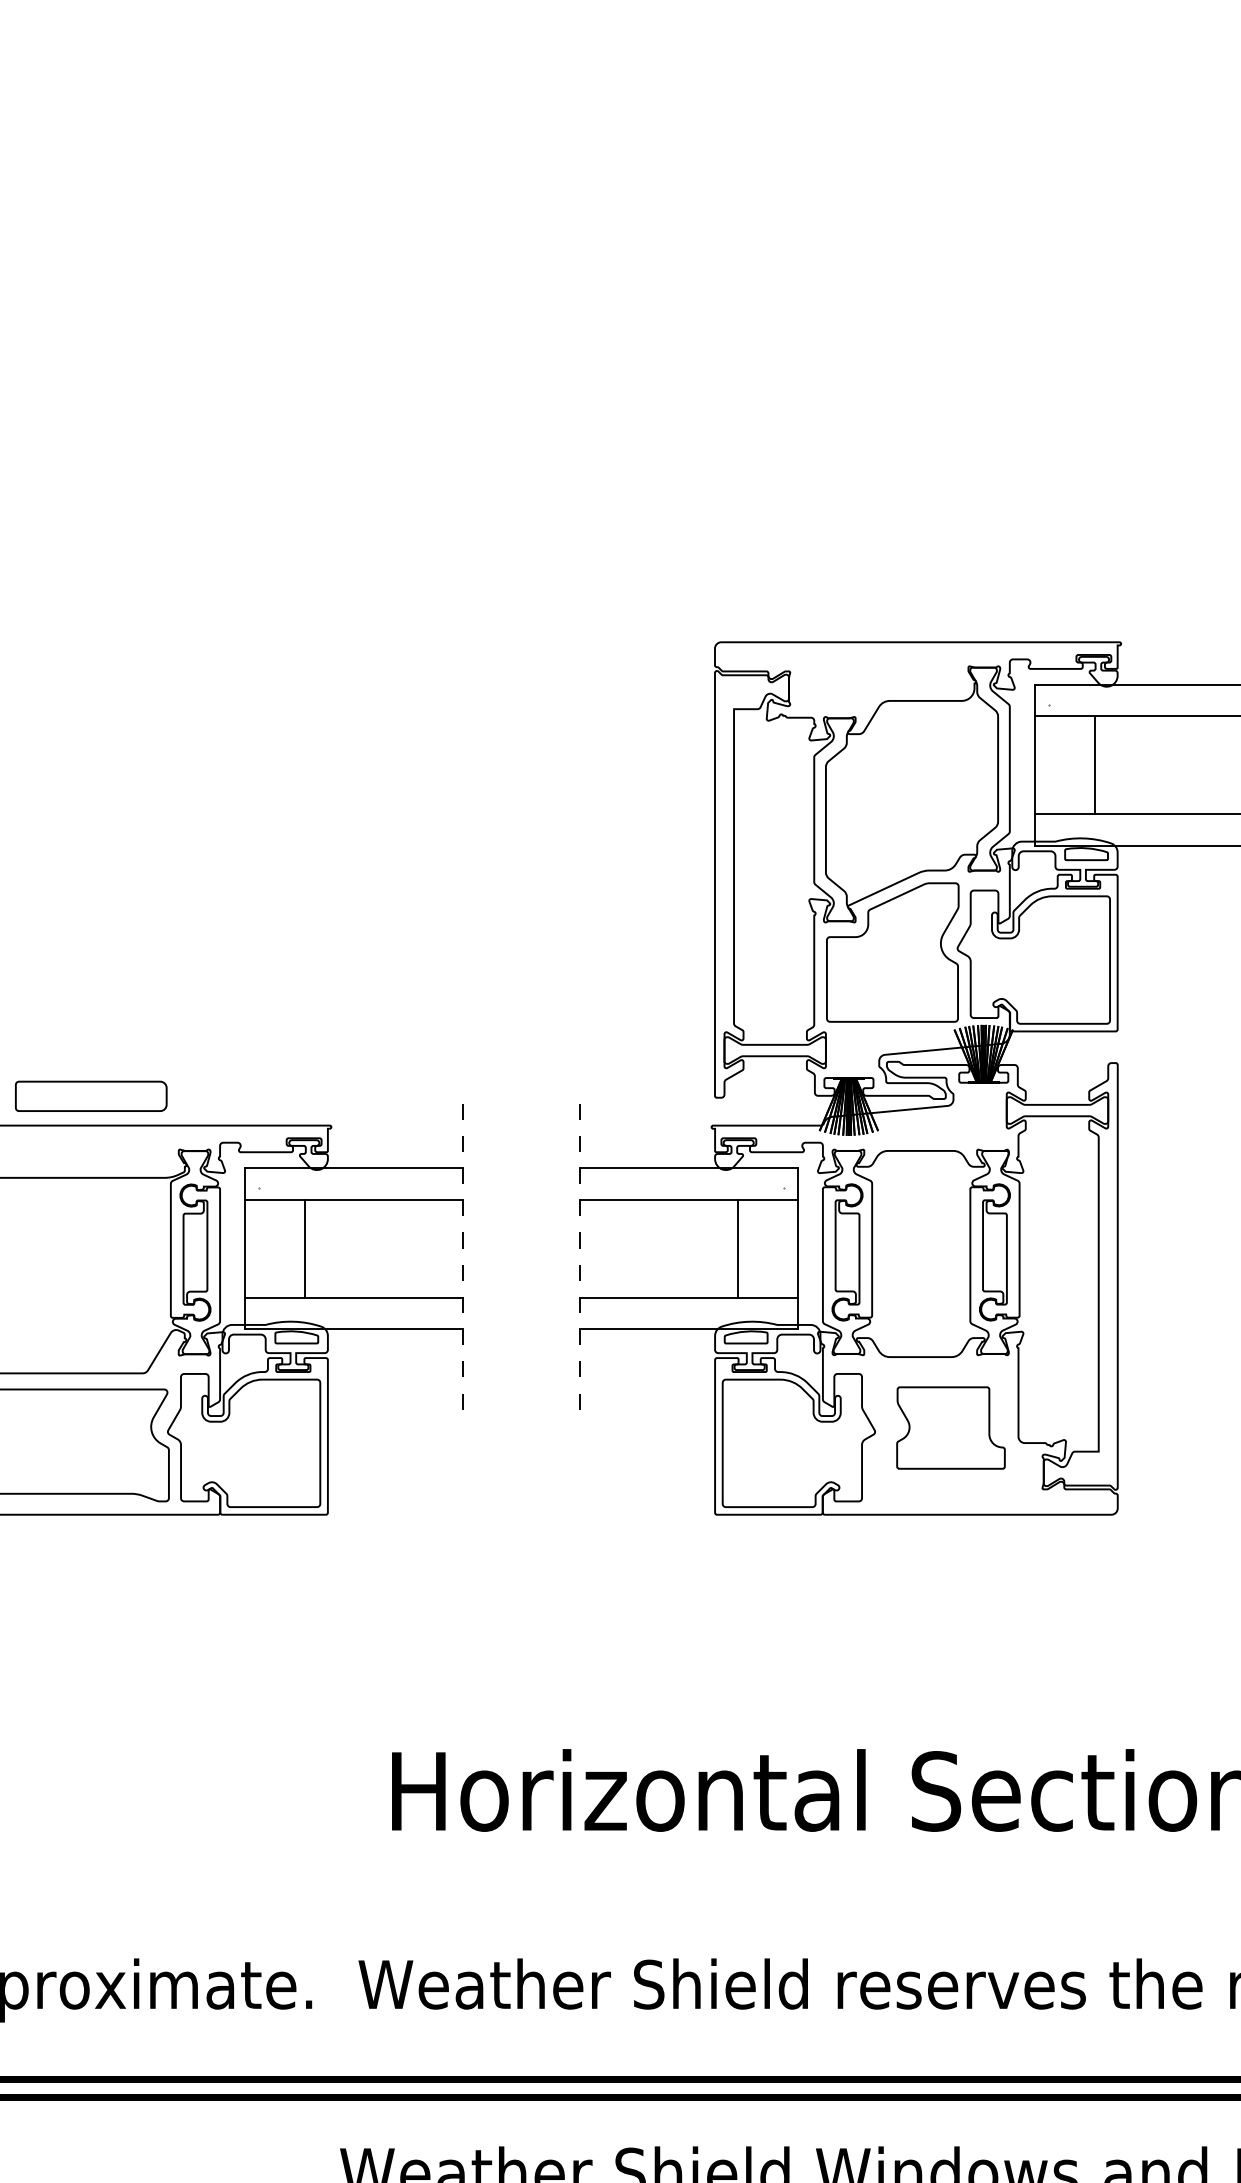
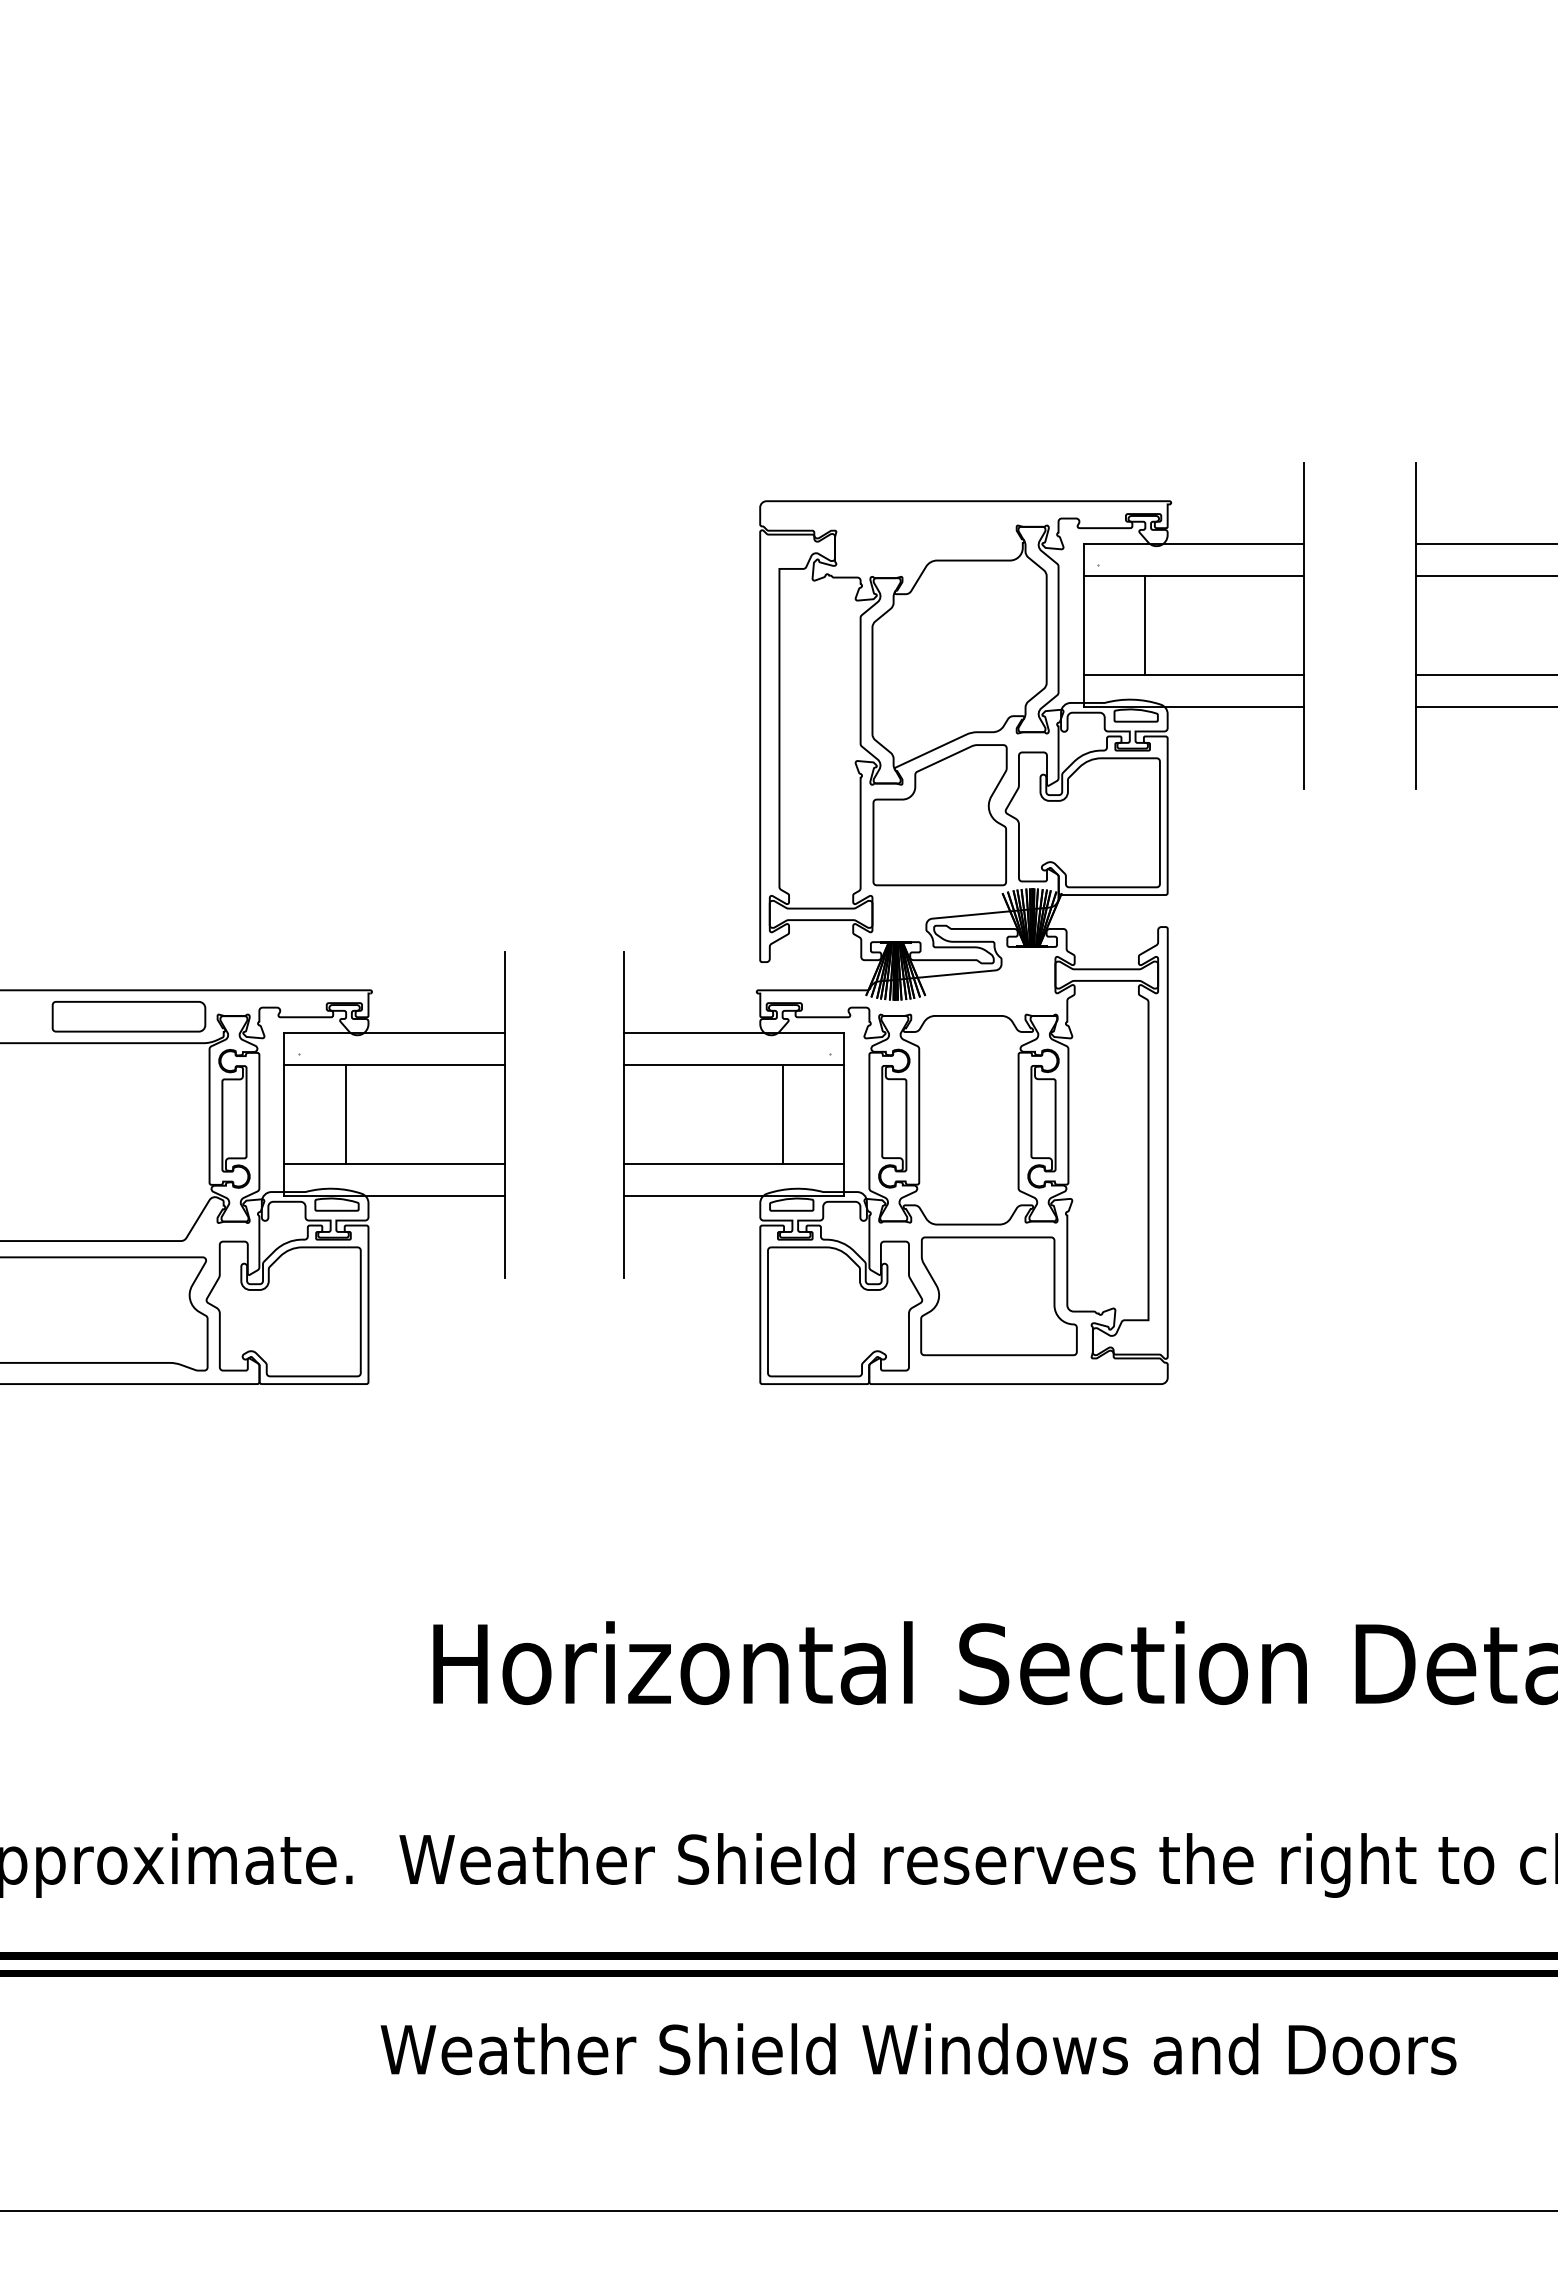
part: (90, 1096) -> (128, 1016), moved
line: (463, 1248) -> (505, 1114), dashed -> solid
line: (579, 1248) -> (623, 1114), dashed -> solid
part: (950, 1428) -> (998, 1296), size x1.43

